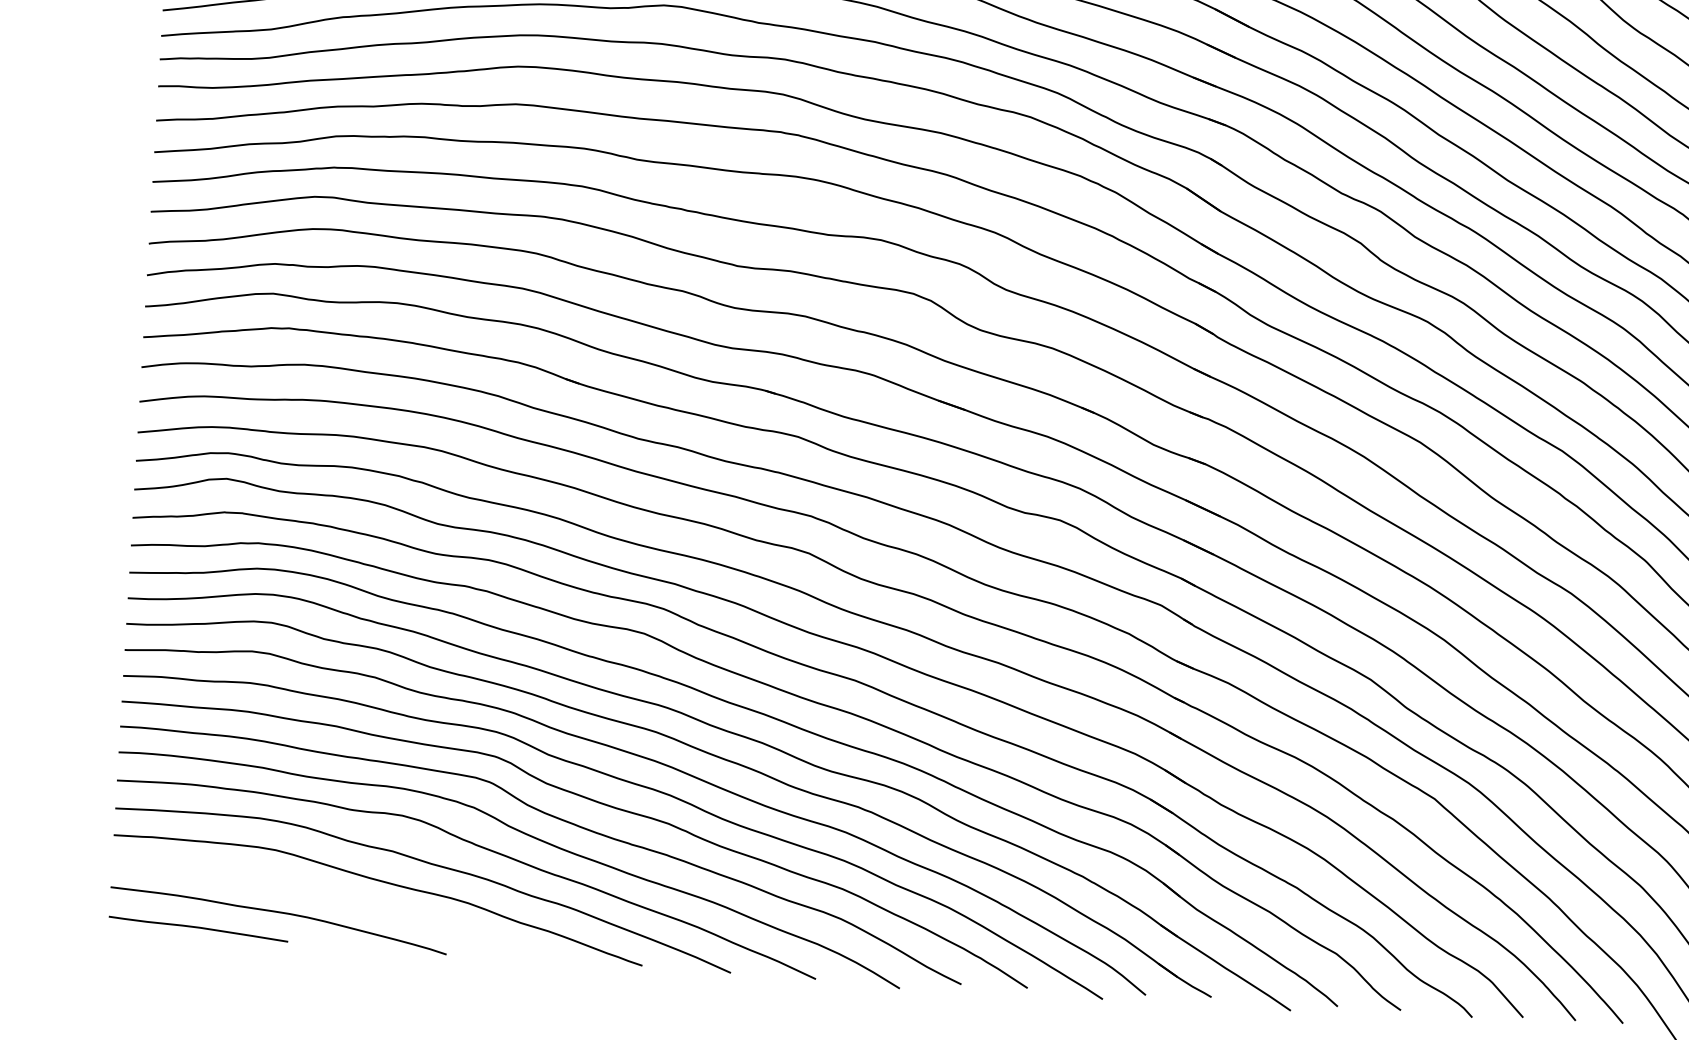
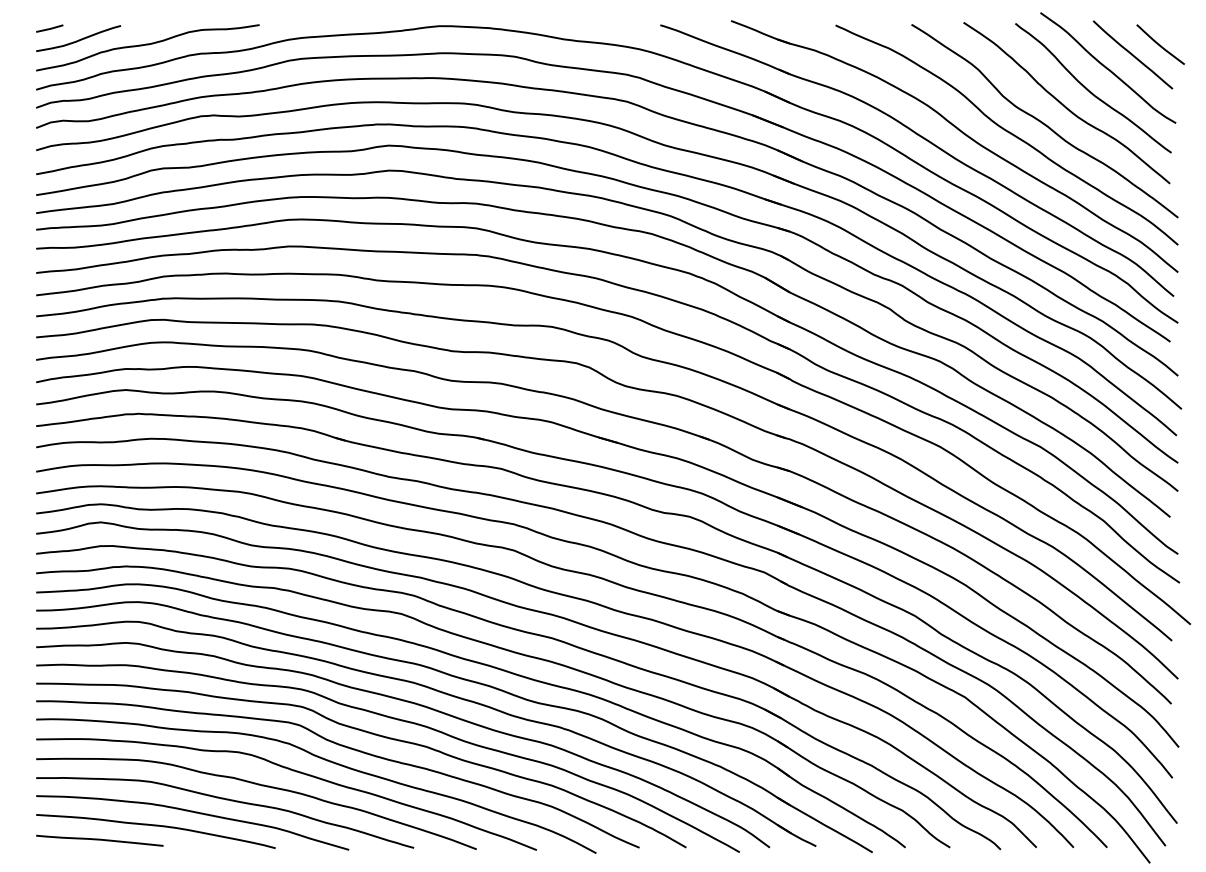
curve: (336, 898) -> (195, 813), added

